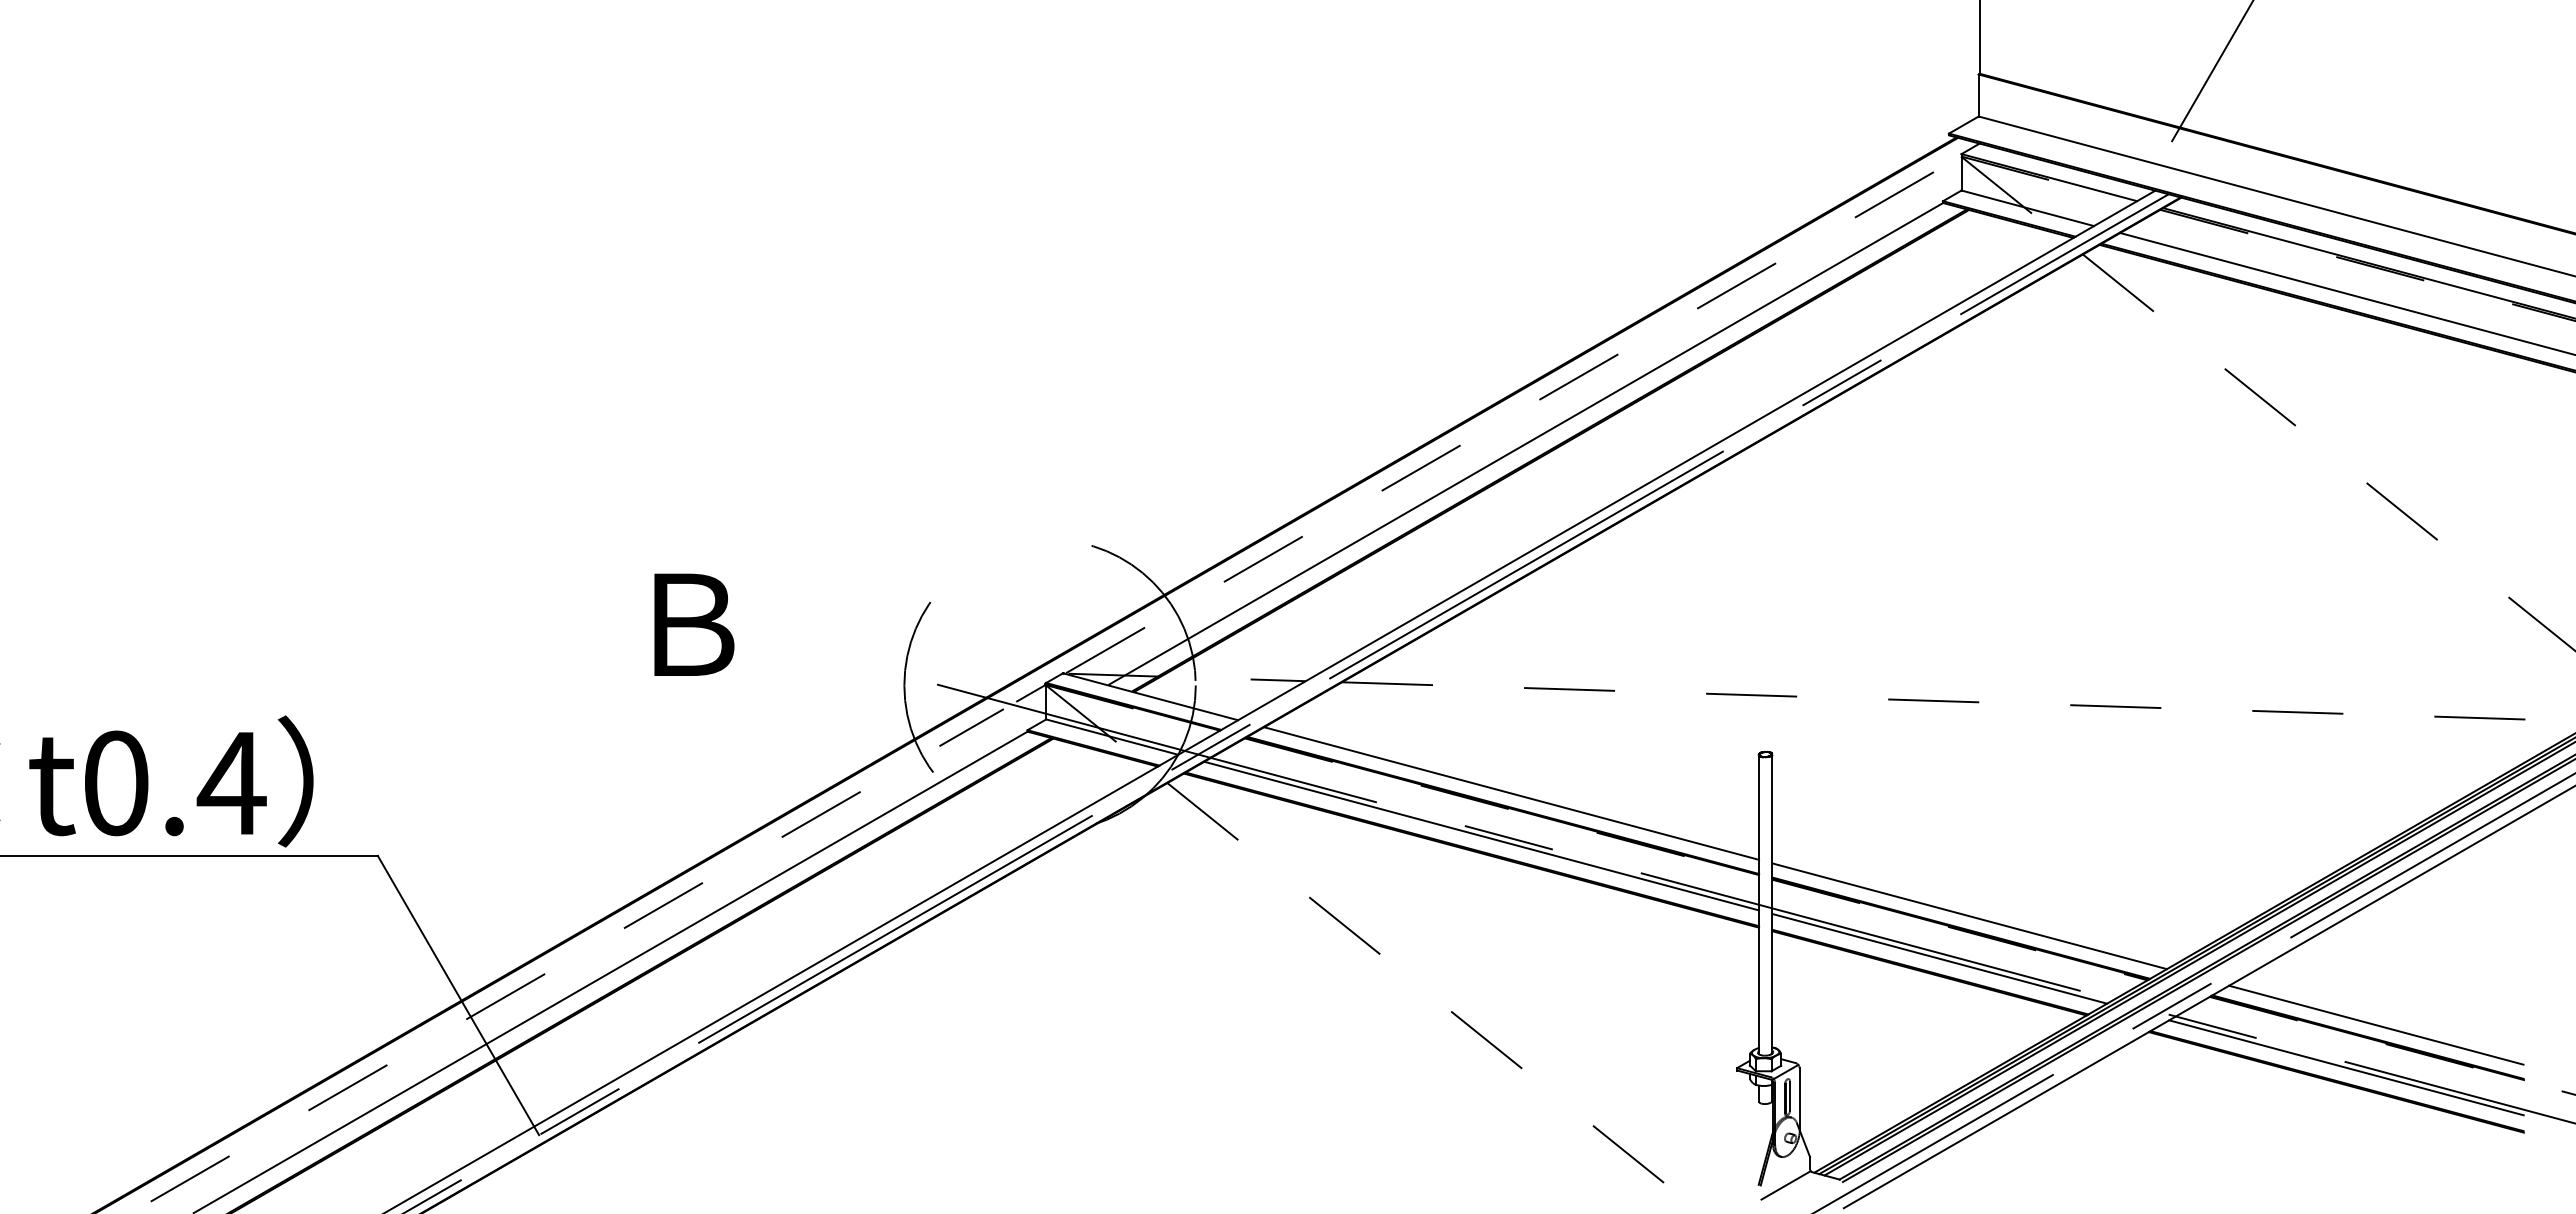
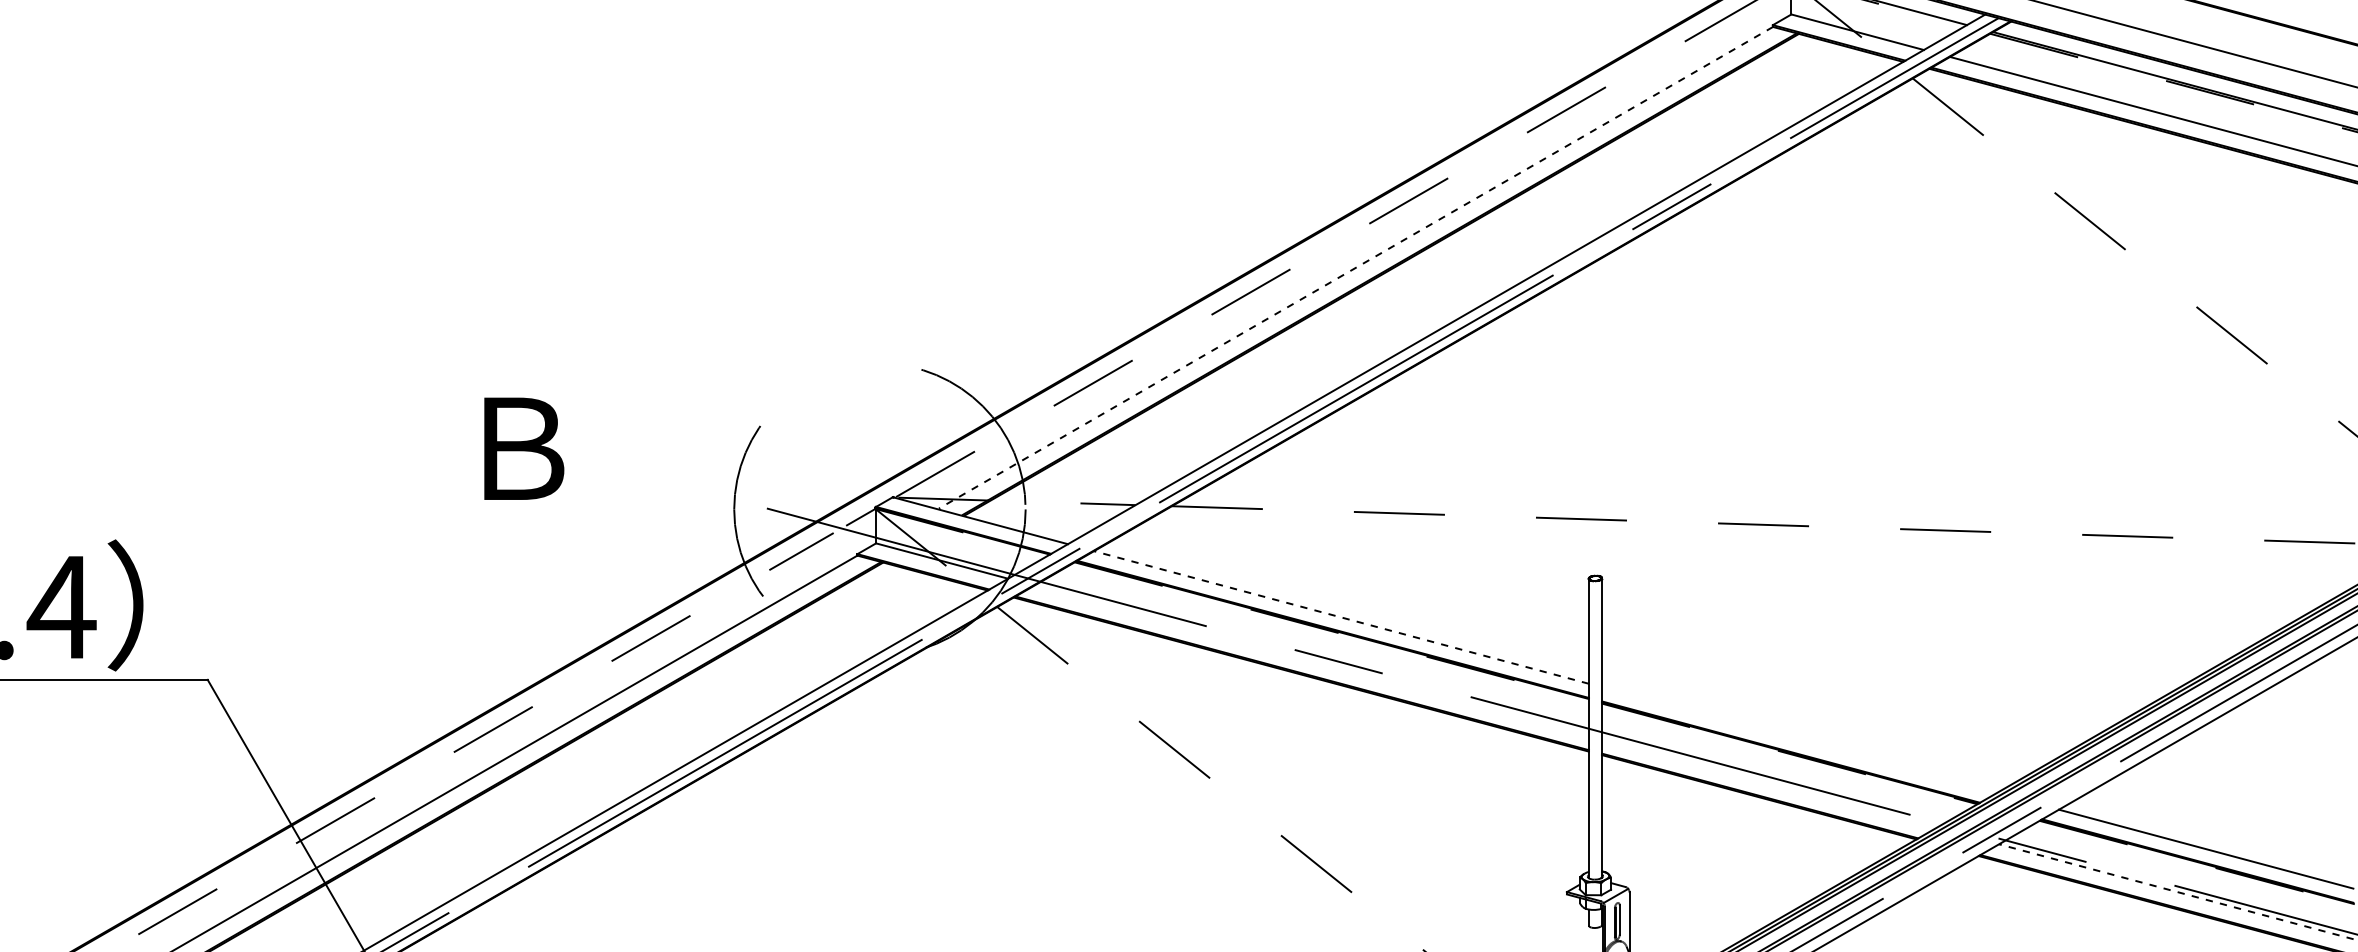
line: (1526, 443) -> (1356, 267), solid -> dashed
line: (1511, 793) -> (1341, 617), solid -> dashed
line: (1481, 835) -> (1311, 659), removed
line: (1969, 916) -> (1799, 740), removed
line: (1939, 958) -> (1769, 782), removed
line: (2346, 1067) -> (2176, 891), solid -> dashed

